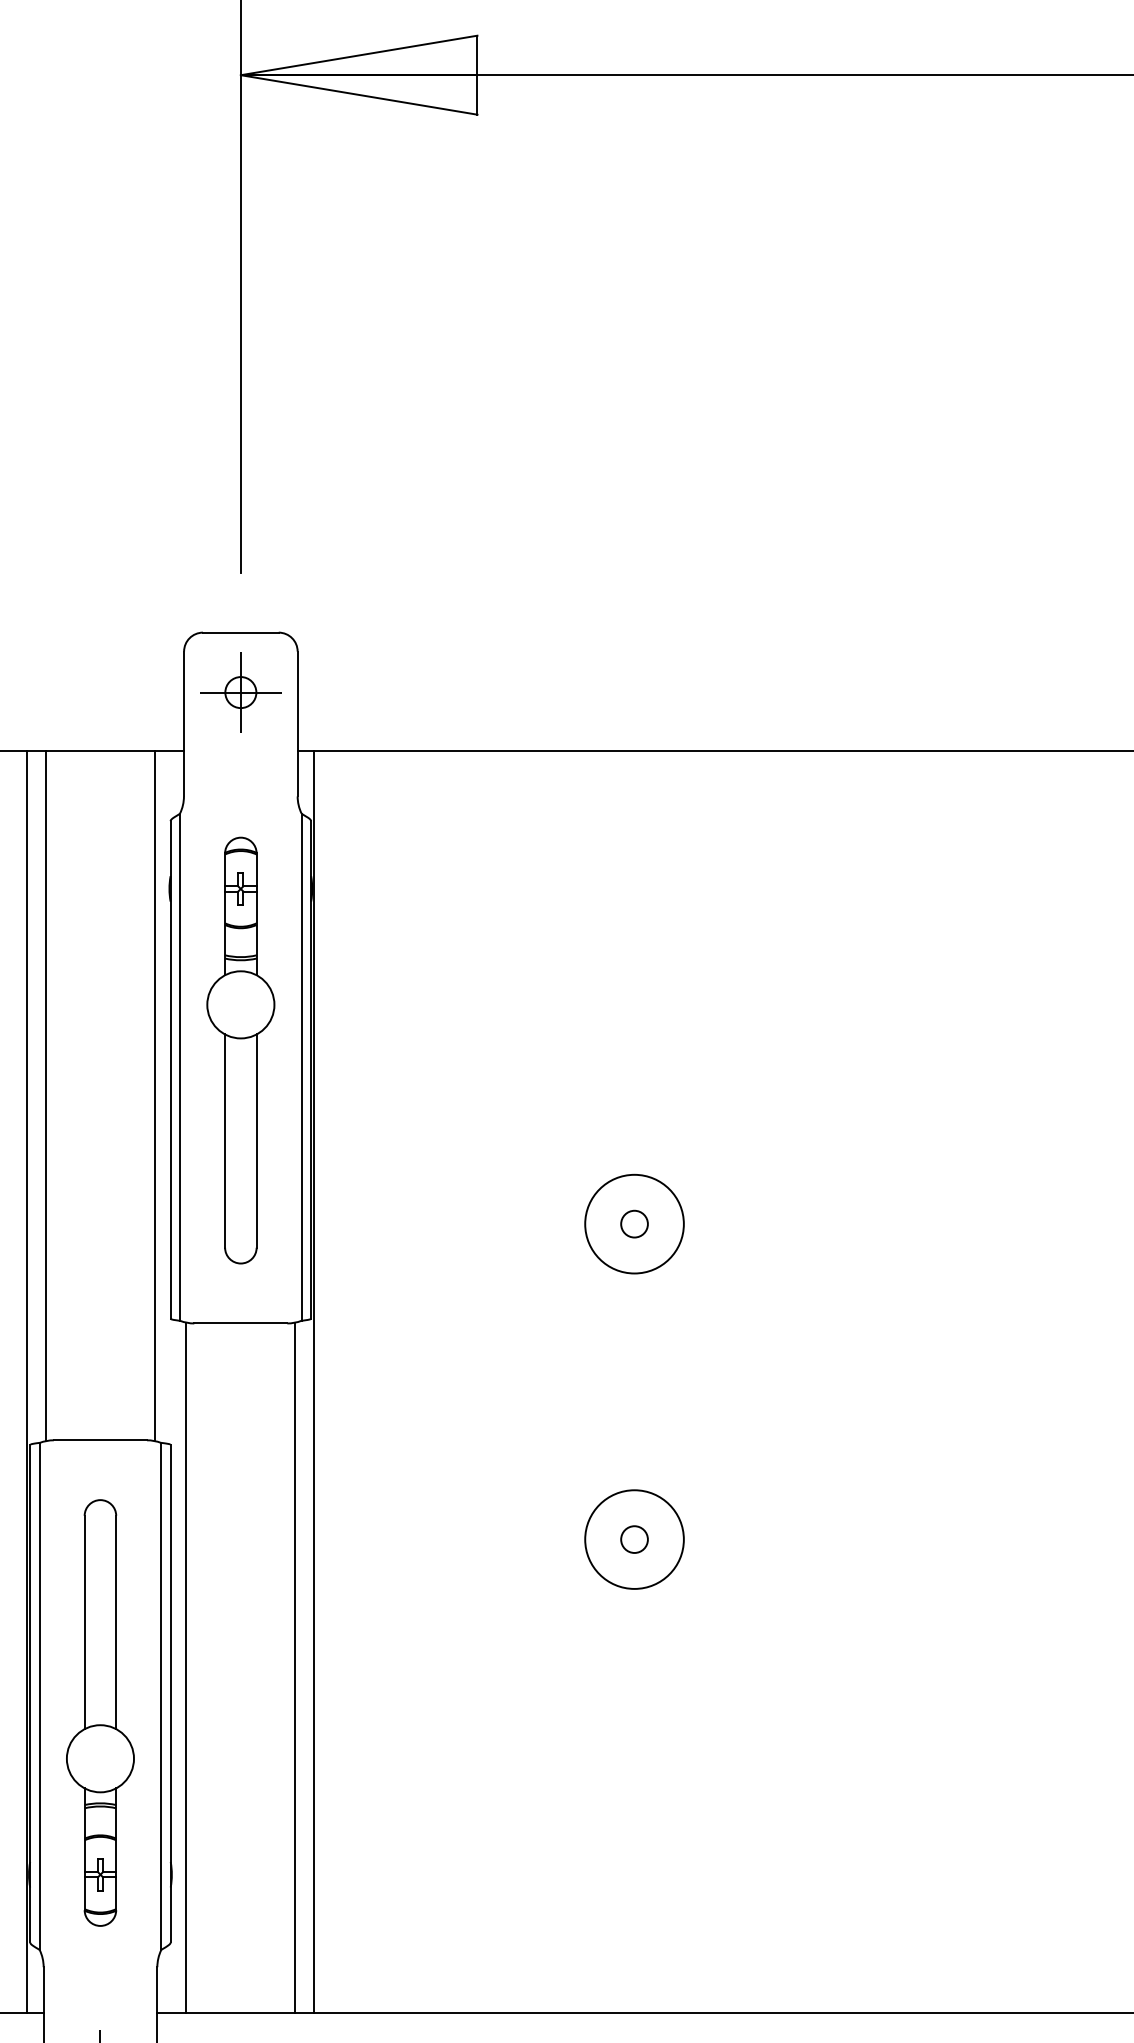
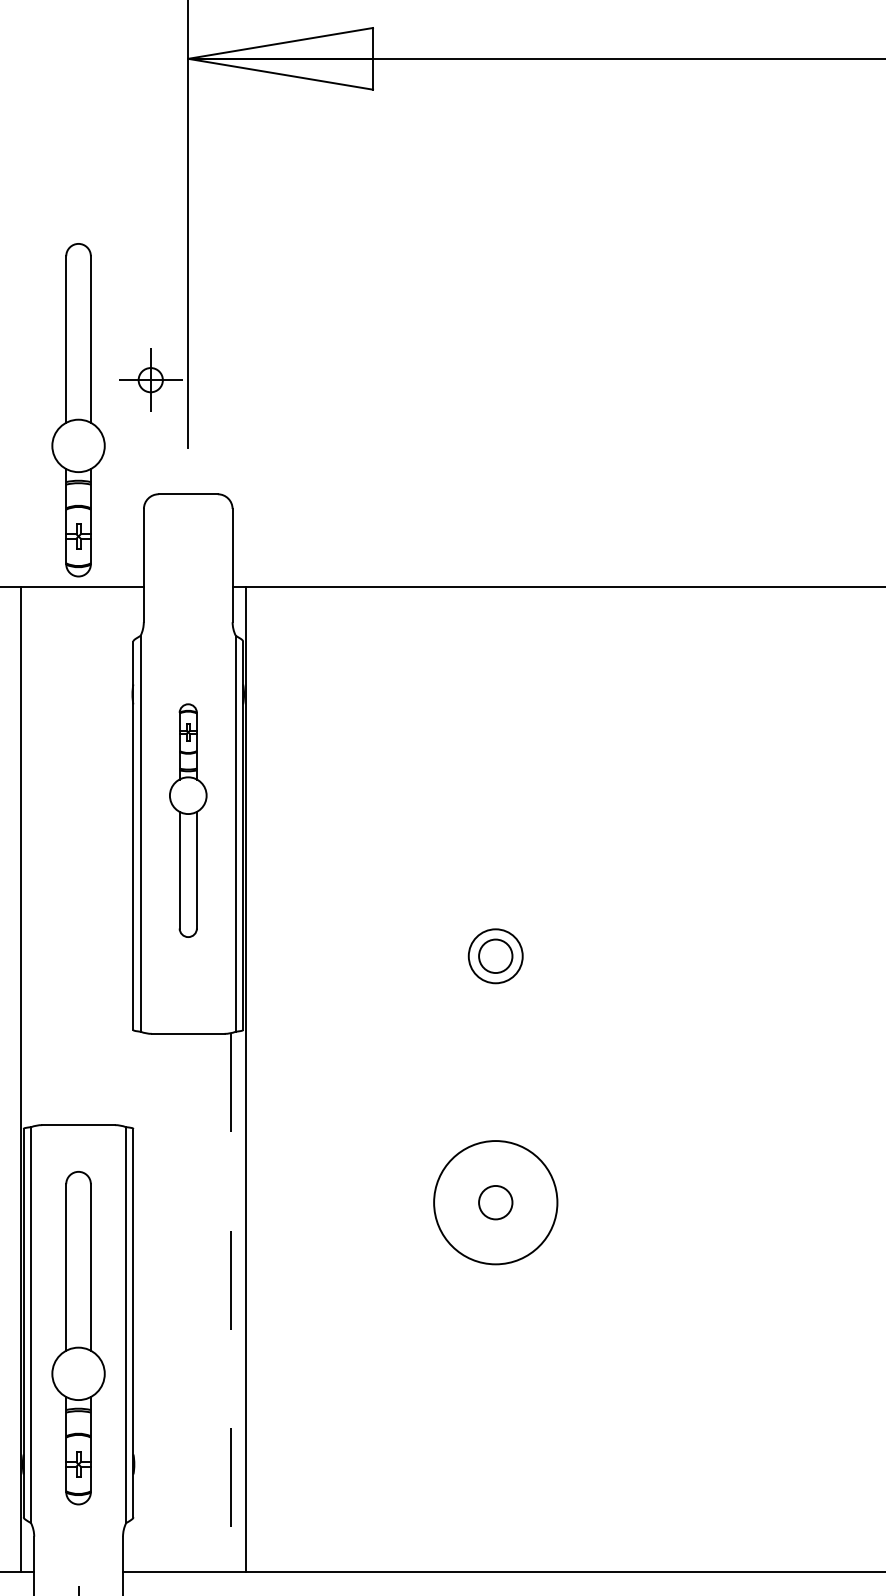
part: (100, 524) -> (78, 409), added
part: (240, 692) -> (150, 380), moved
part: (240, 1050) -> (187, 820), size x0.7
line: (45, 1095) -> (35, 855), removed
line: (155, 1095) -> (121, 855), removed
circle: (634, 1223) -> (495, 955), size x0.7
circle: (634, 1223) -> (495, 955), size x1.6
circle: (634, 1539) -> (495, 1202), size x1.6
circle: (634, 1539) -> (495, 1202), size x1.6
line: (186, 1667) -> (145, 1302), removed
line: (295, 1668) -> (230, 1303), solid -> dashed

